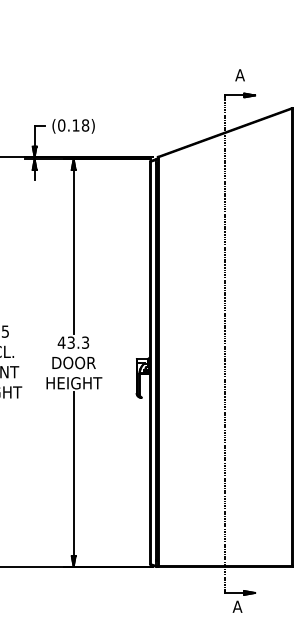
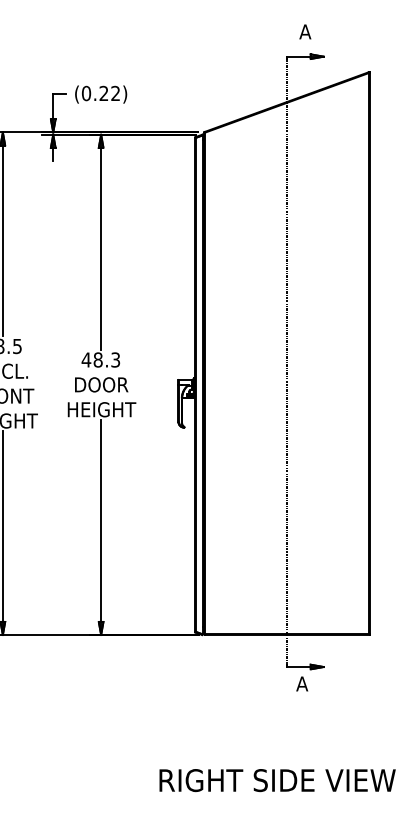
text: (80, 125) -> (109, 93), (0.18) -> (0.22)
text: (70, 342) -> (97, 359), 43.3 -> 48.3

